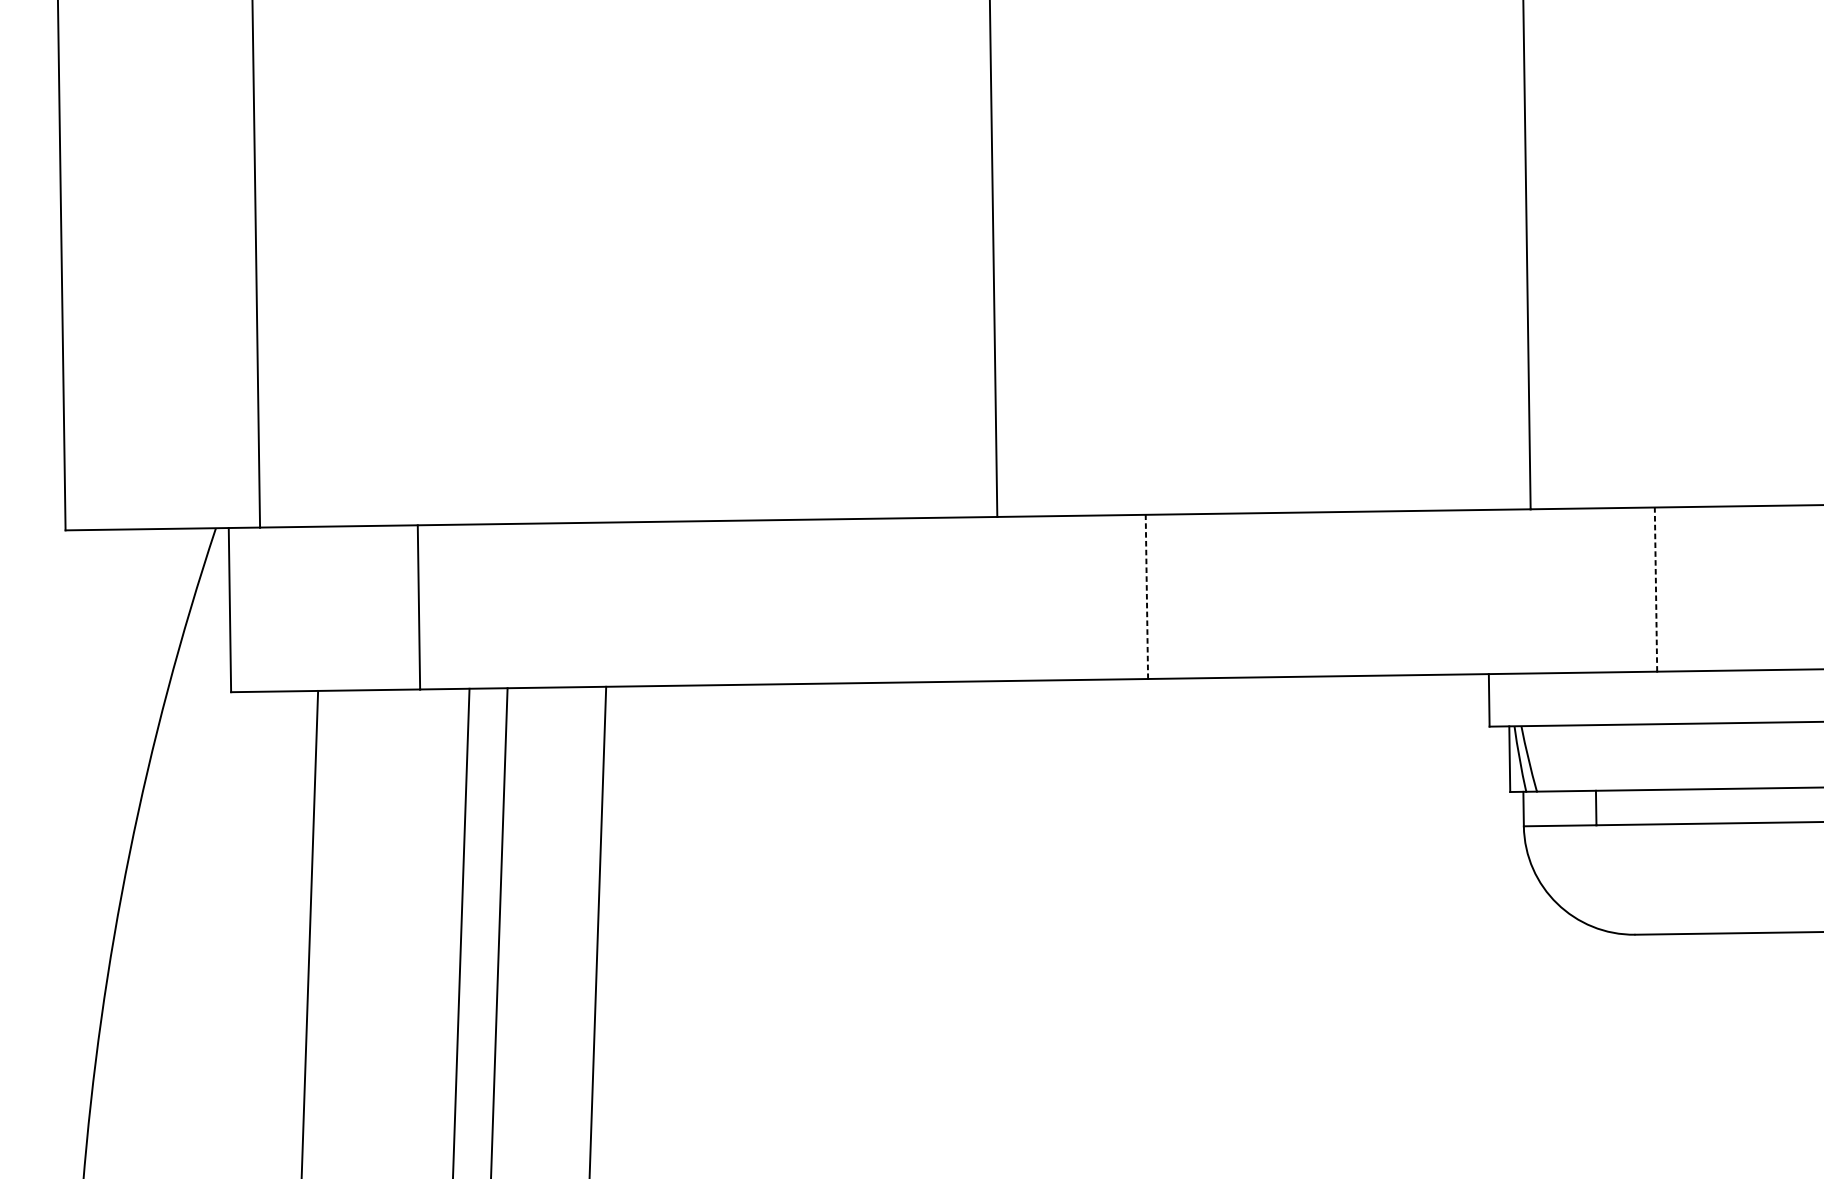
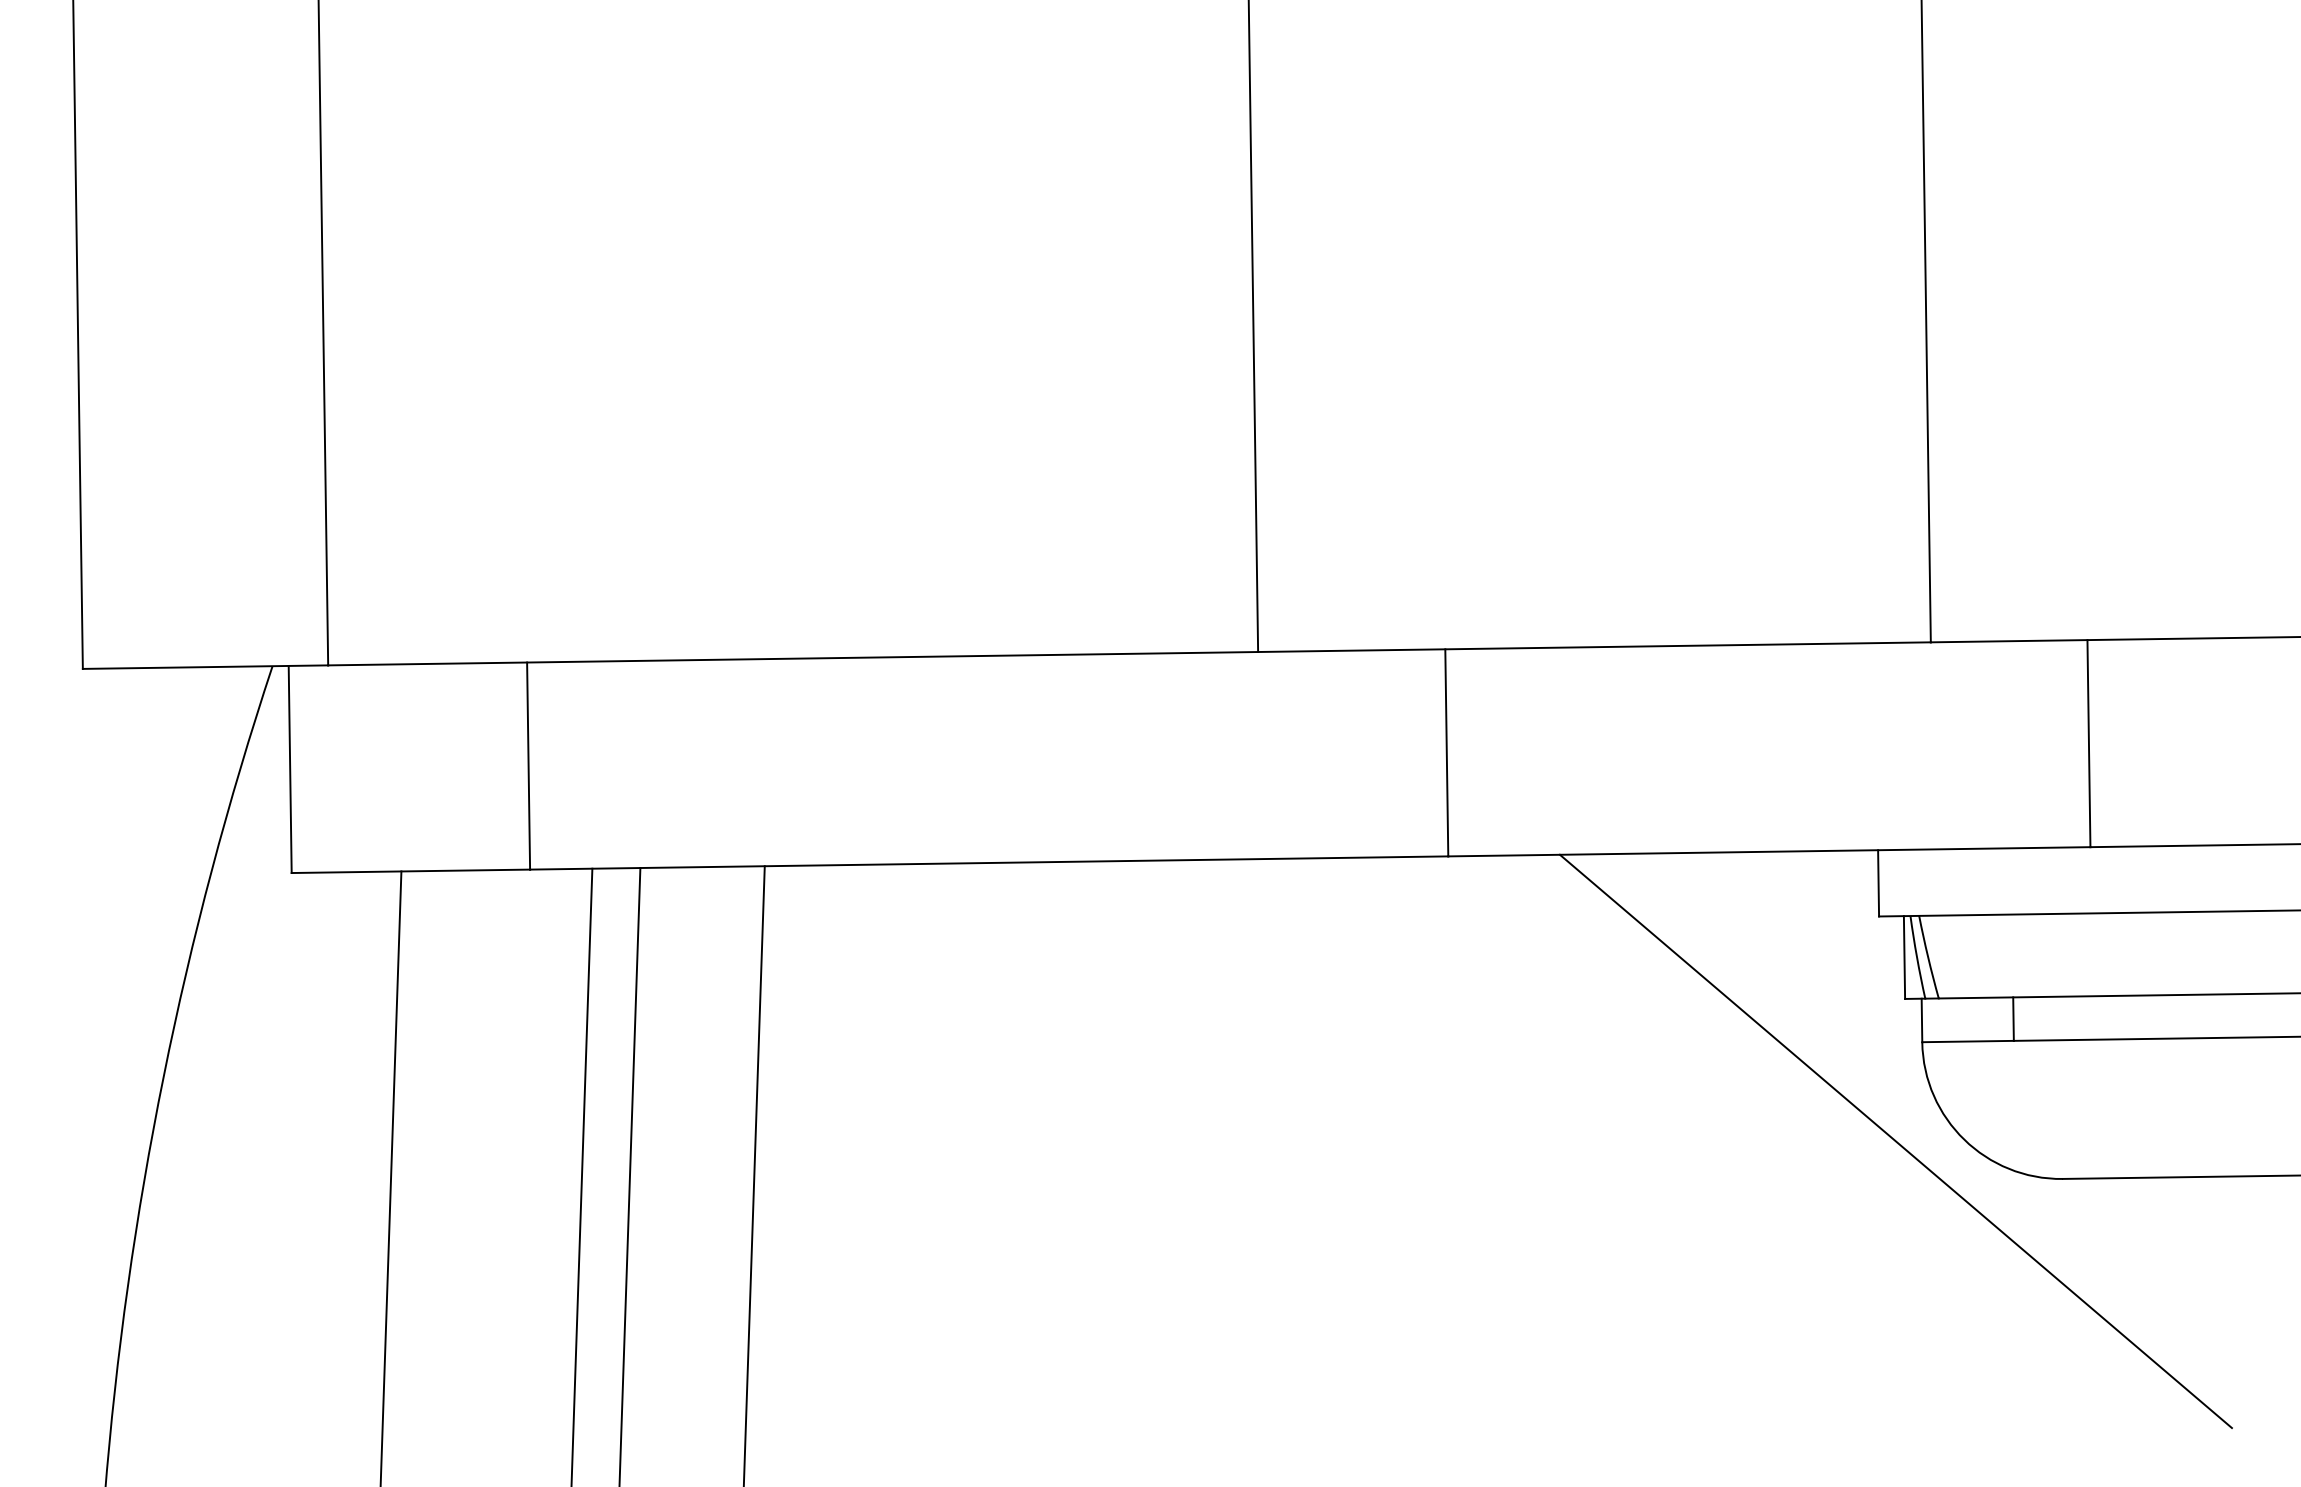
line: (1655, 589) -> (2088, 743), dashed -> solid
line: (1146, 596) -> (1446, 752), dashed -> solid
line: (1502, 905) -> (1895, 1141), added

